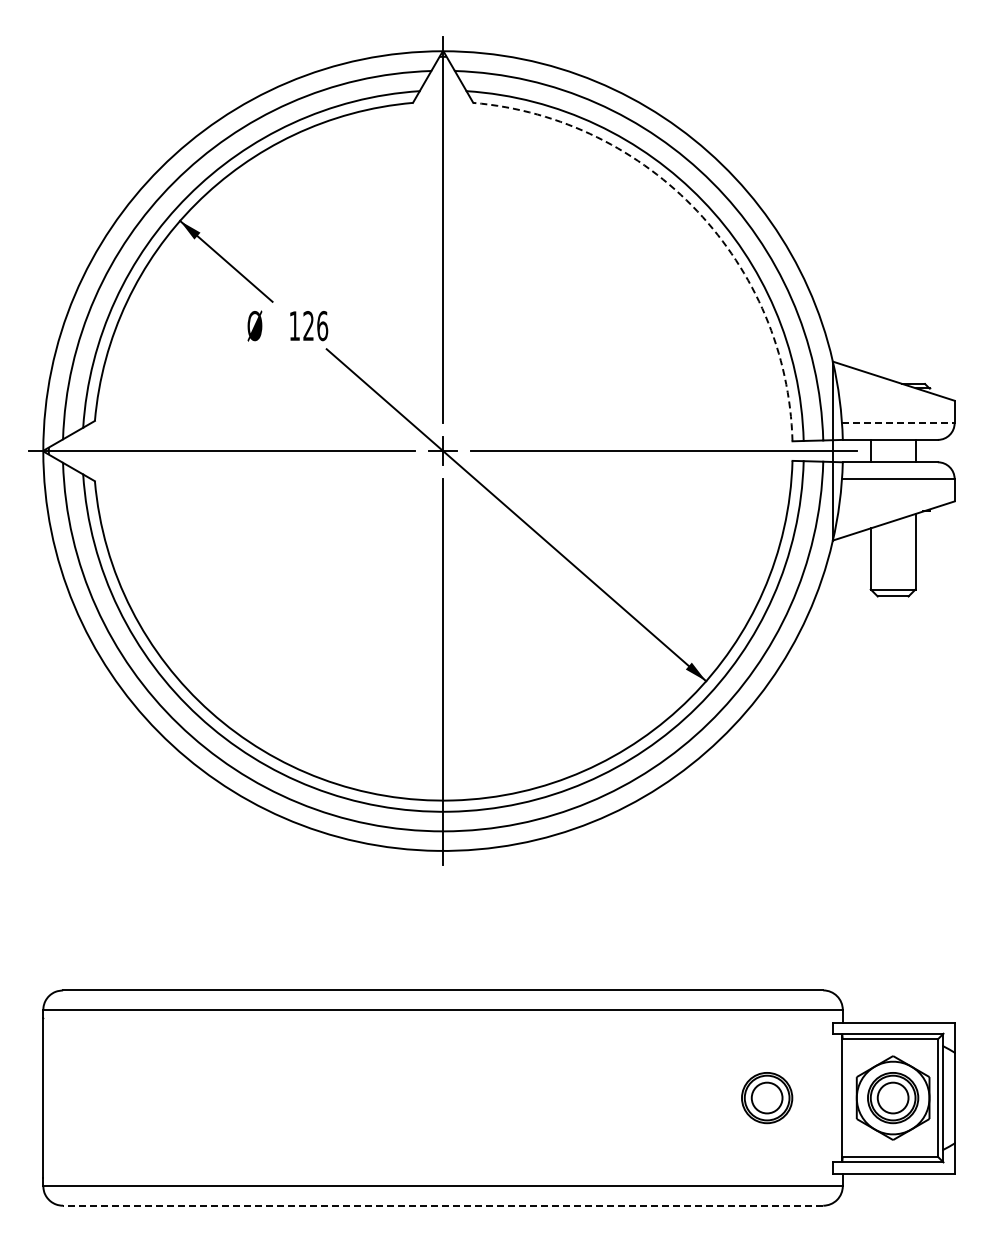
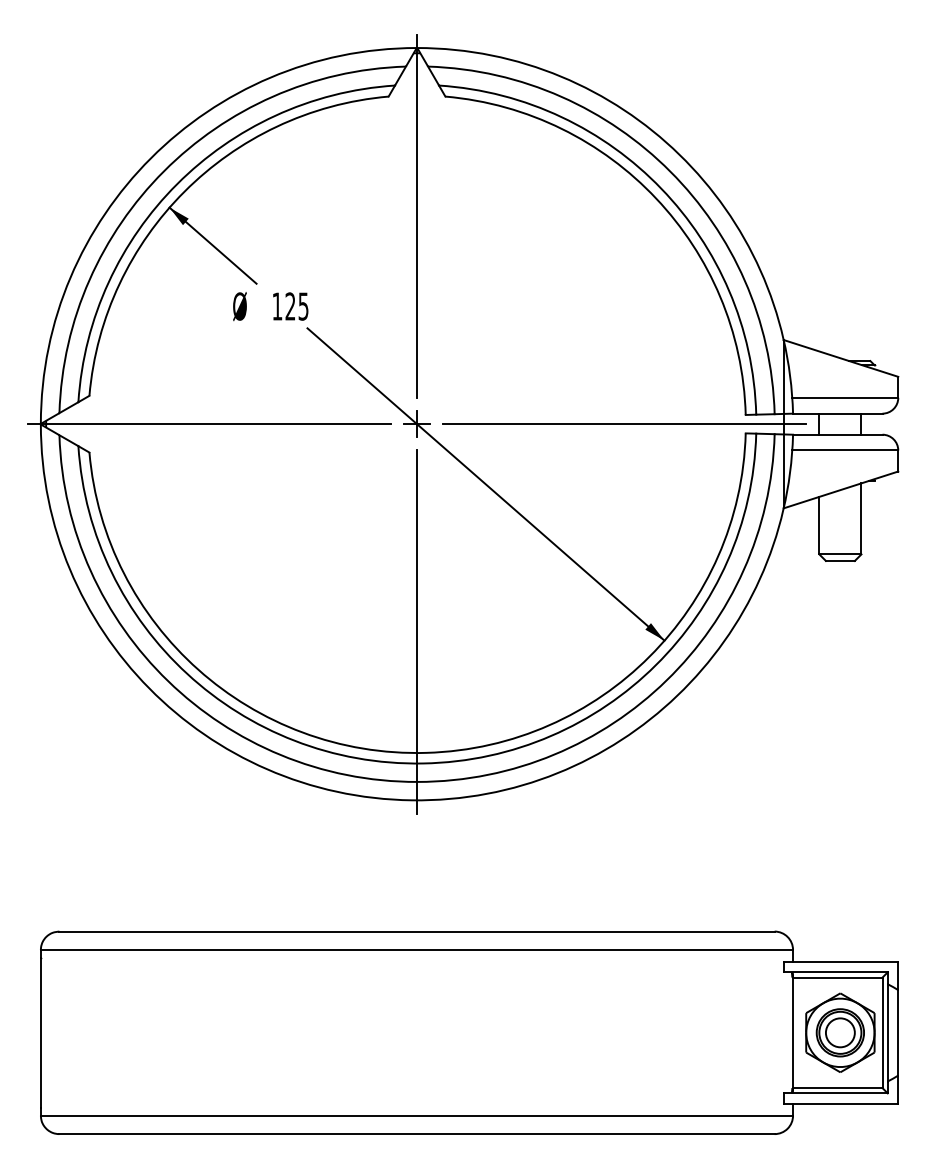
arc: (697, 211) -> (656, 198), dashed -> solid
text: (322, 326) -> (303, 306), 126 -> 125
line: (898, 423) -> (845, 398), dashed -> solid
part: (767, 1098) -> (722, 1033), removed
line: (442, 1205) -> (416, 1133), dashed -> solid

